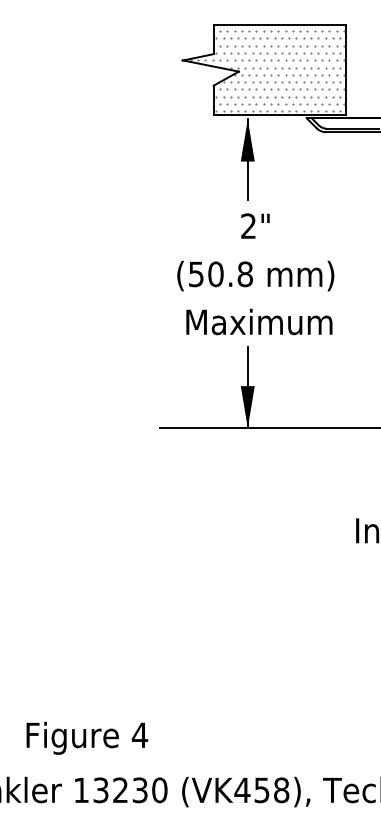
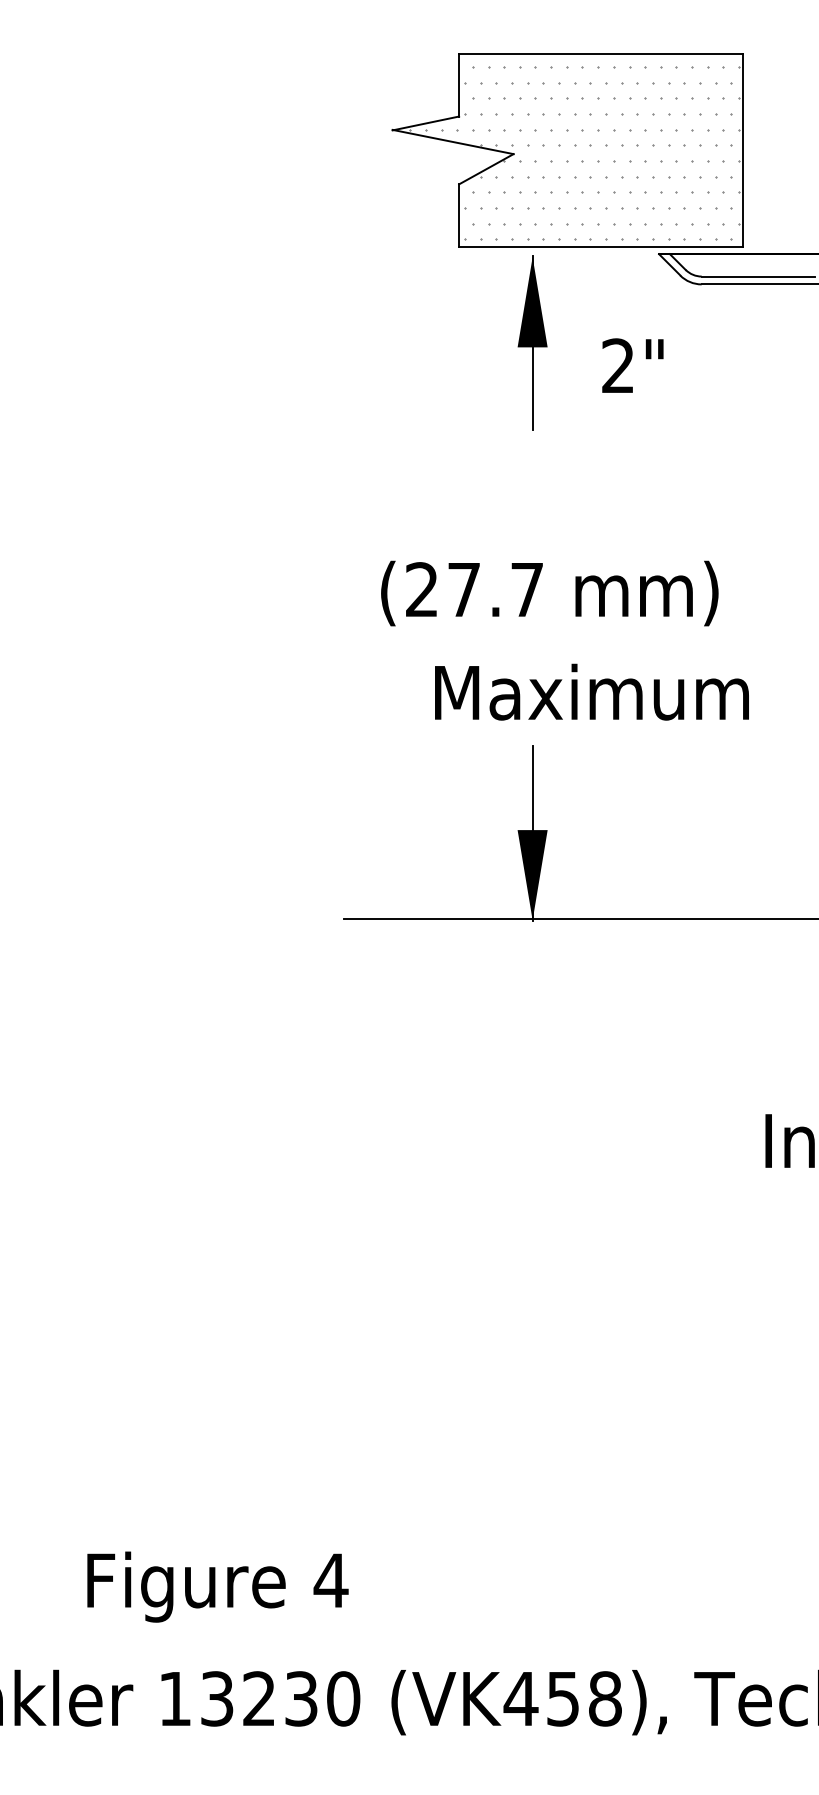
text: (255, 225) -> (633, 364), moved
text: (220, 274) -> (473, 590), (50.8 -> (27.7
text: (259, 321) -> (592, 691), moved
text: (87, 737) -> (218, 1585), moved

